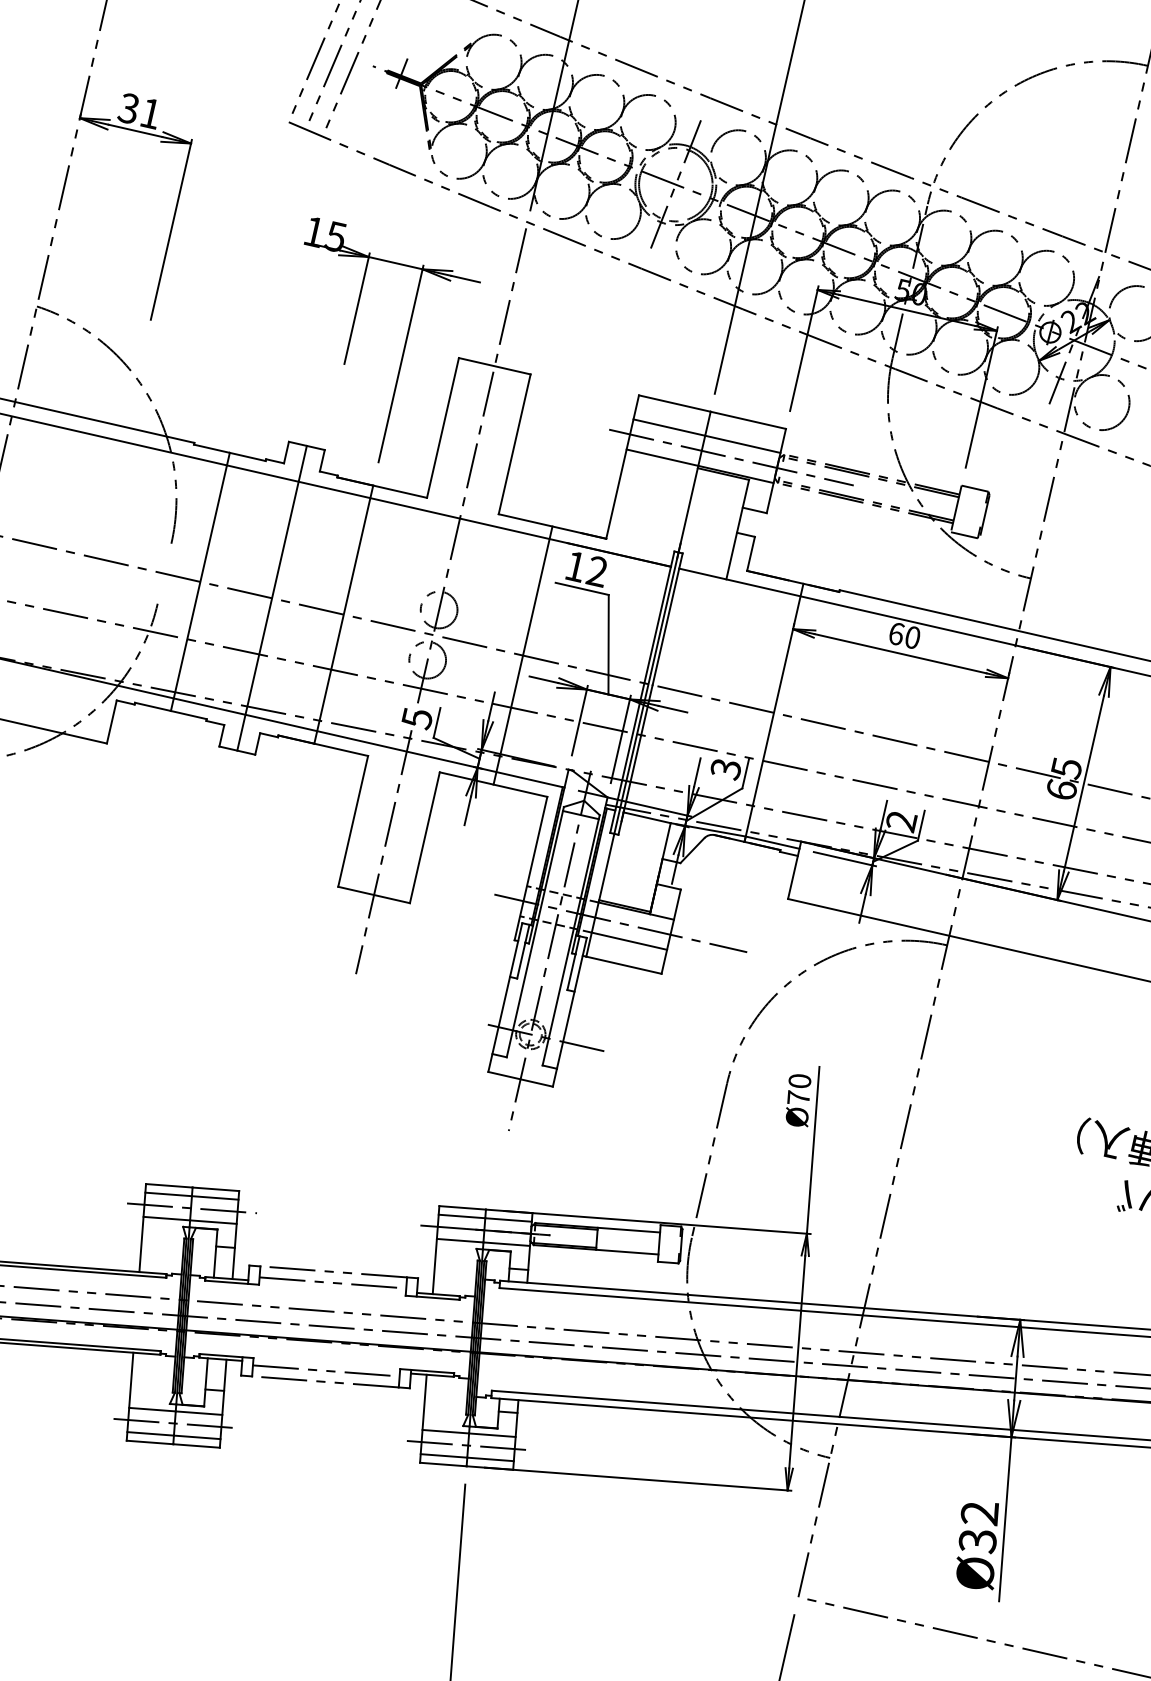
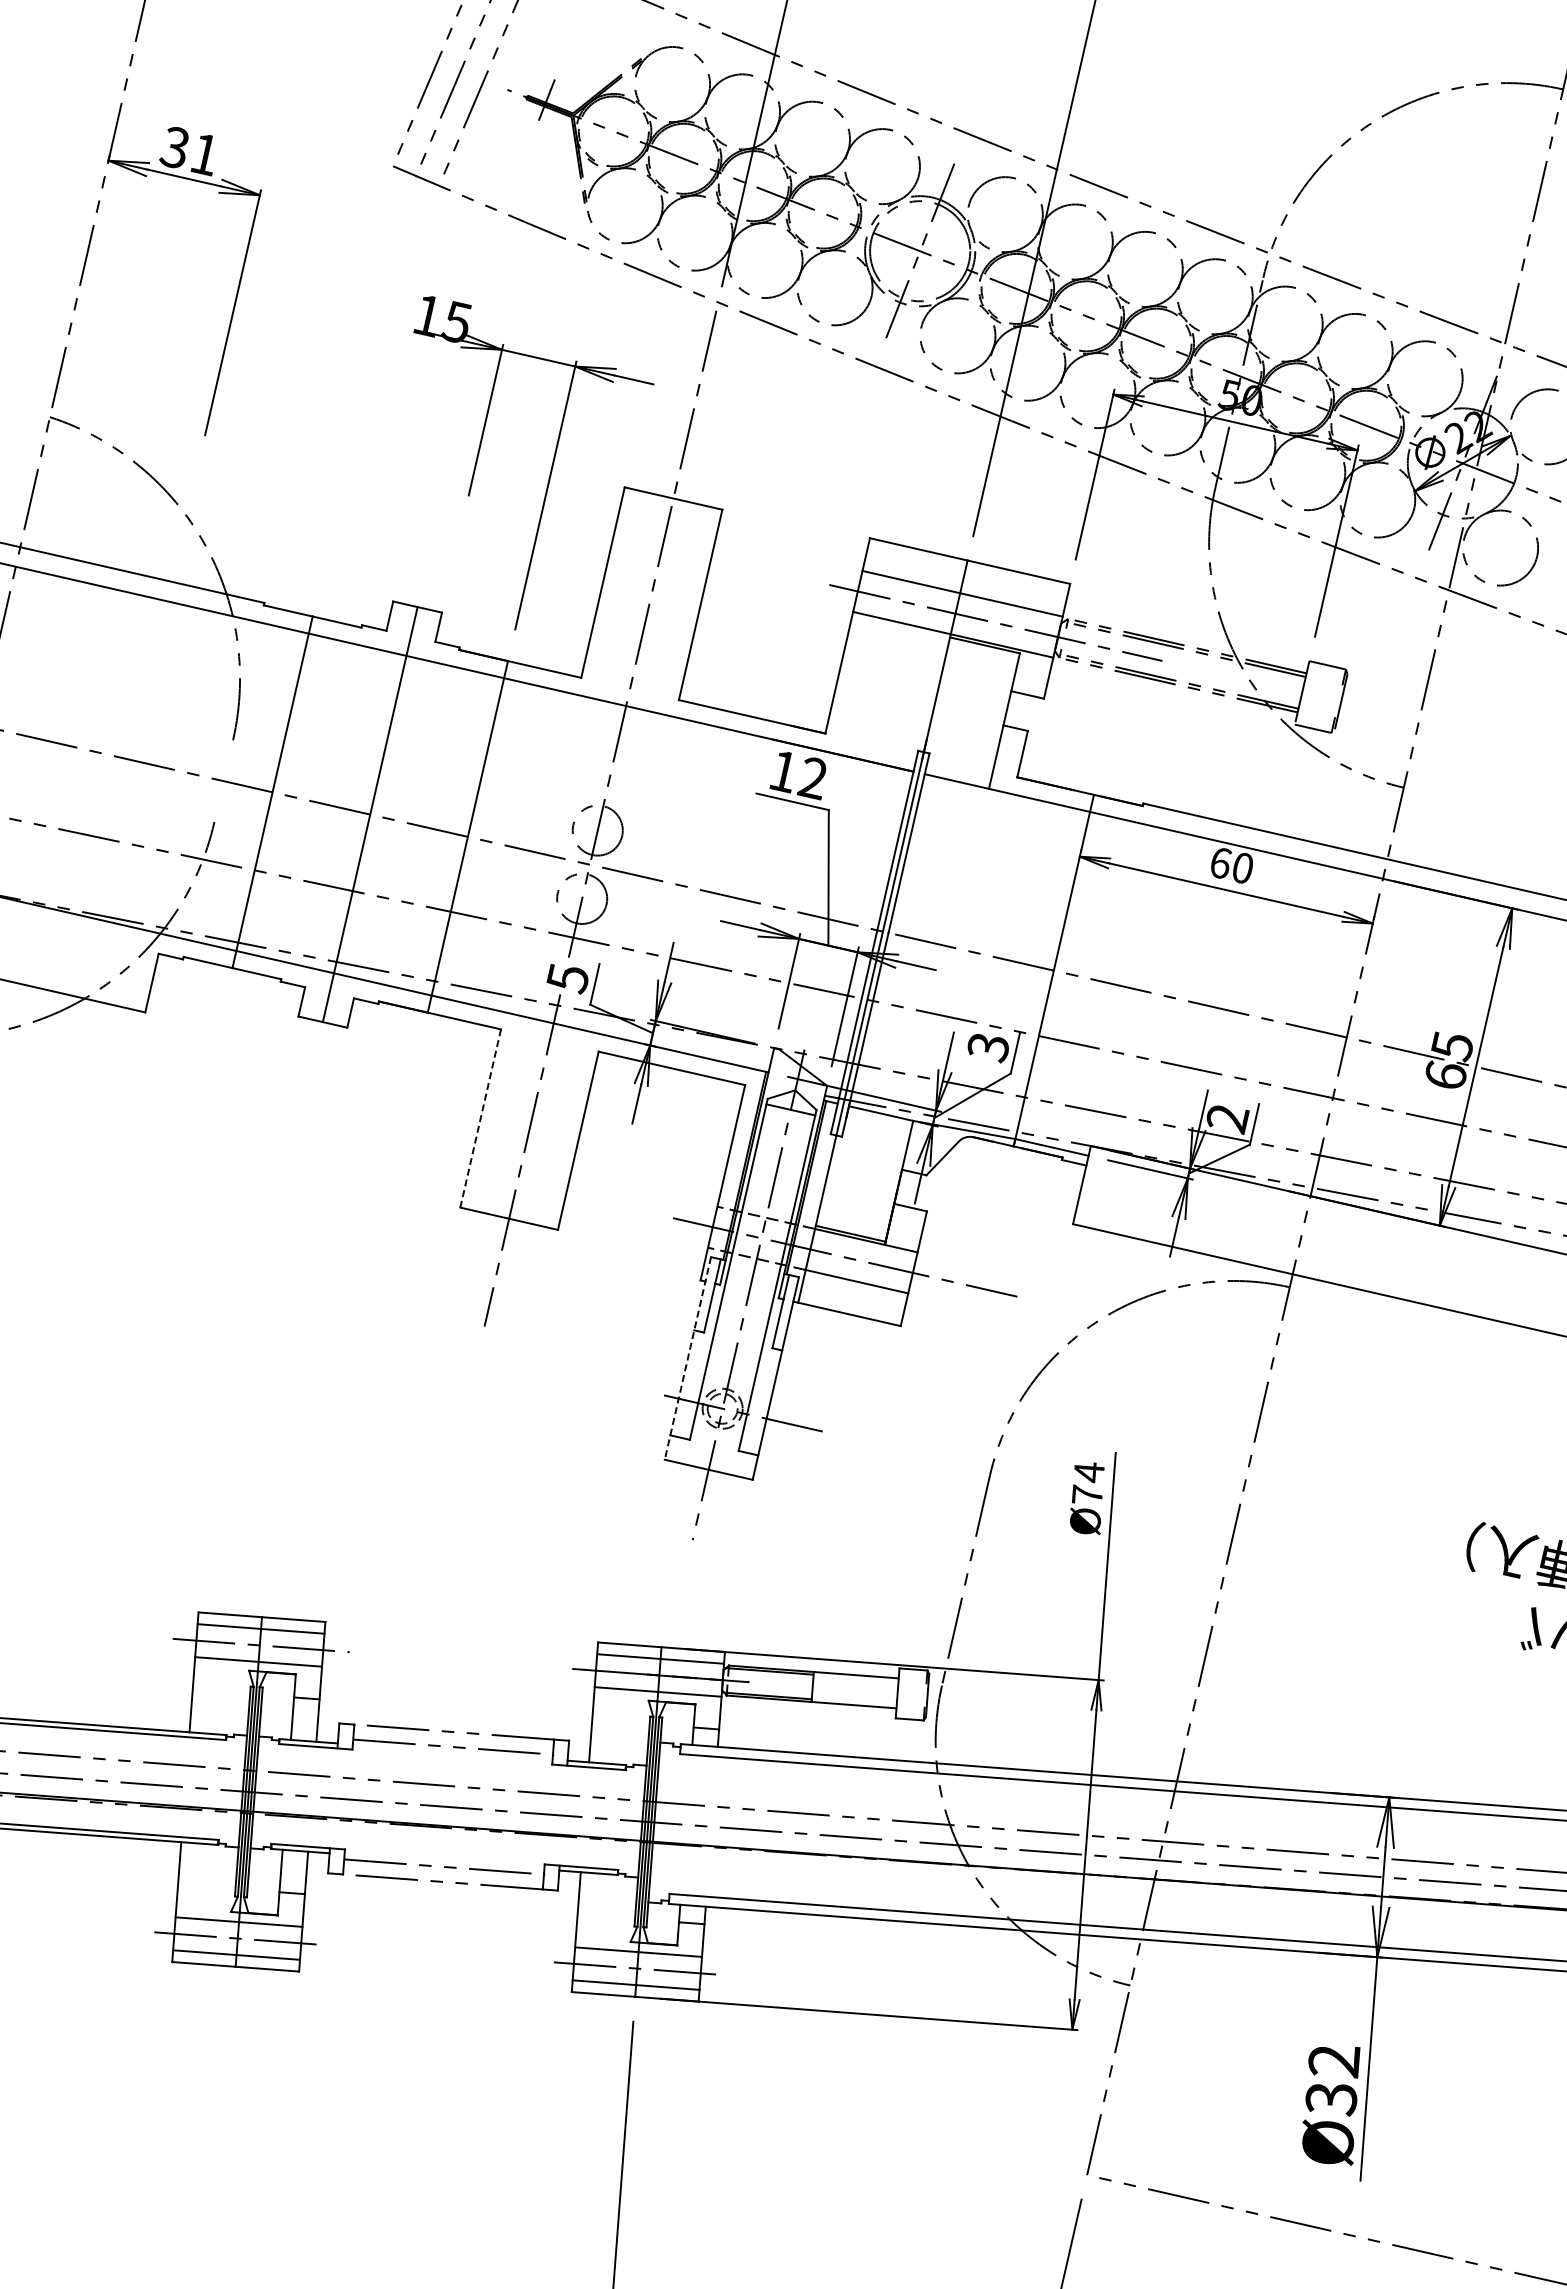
line: (522, 655) -> (711, 892), removed
line: (353, 821) -> (480, 1118), solid -> dashed
line: (505, 997) -> (687, 1358), solid -> dashed
text: (799, 1081) -> (1088, 1472), Ø70 -> Ø74

